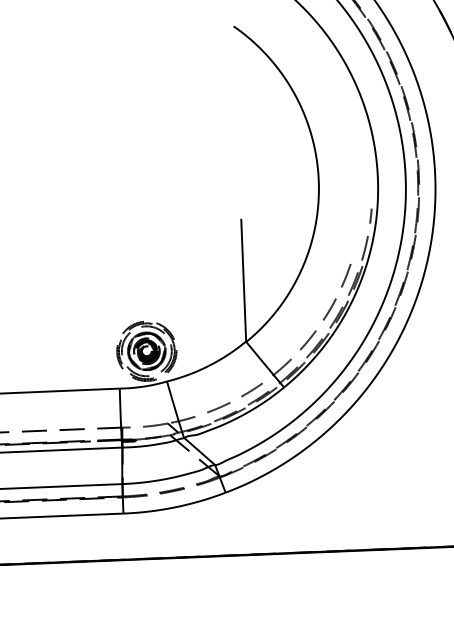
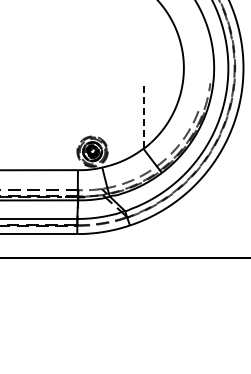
line: (243, 282) -> (143, 118), solid -> dashed

